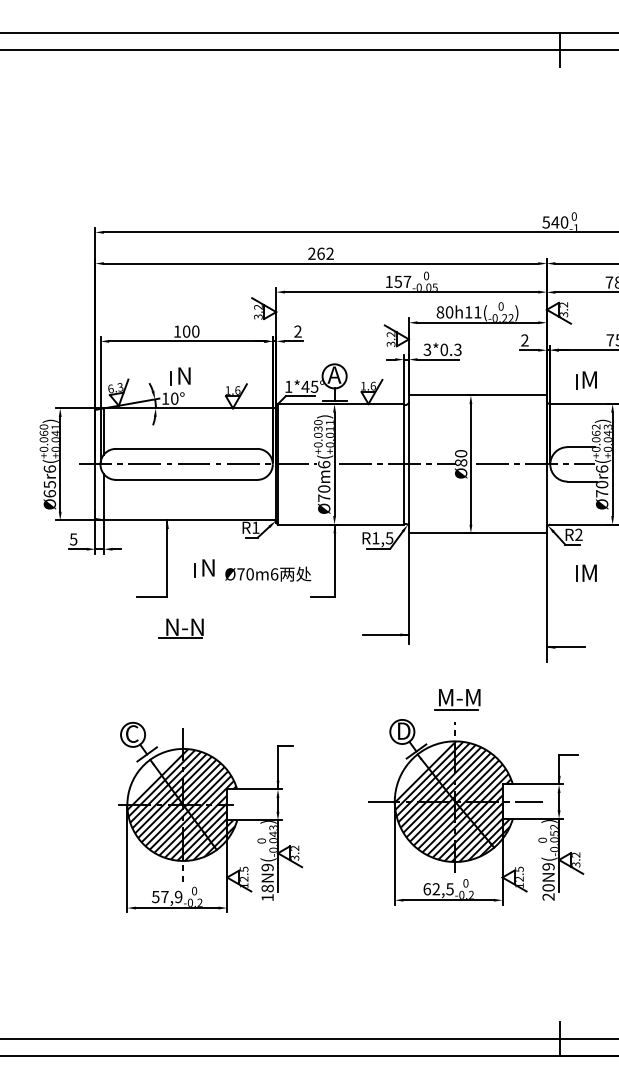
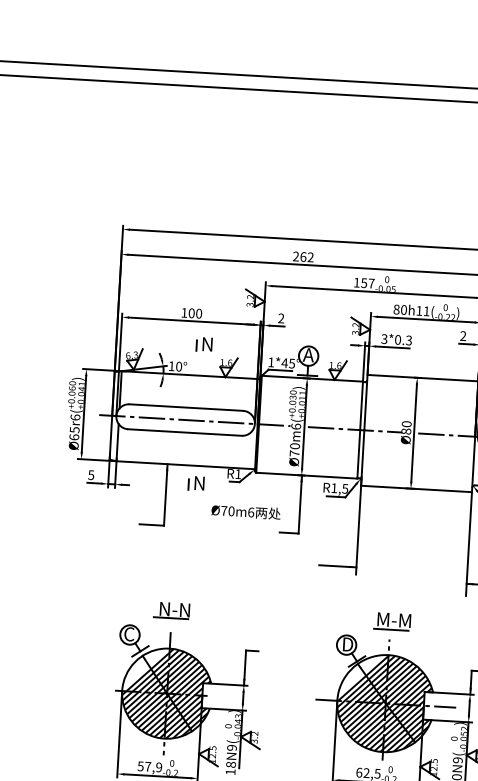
part: (180, 376) -> (204, 344), moved
part: (204, 568) -> (196, 483), moved
part: (180, 628) -> (171, 610), moved

